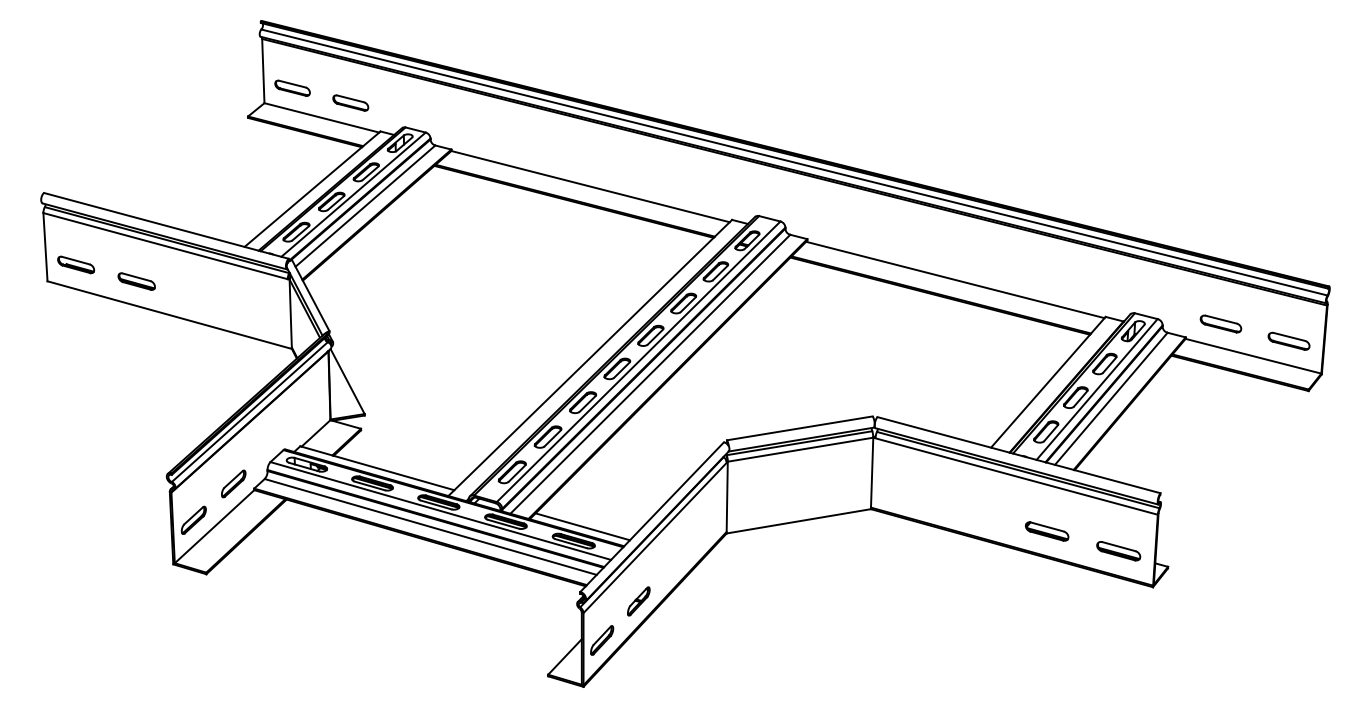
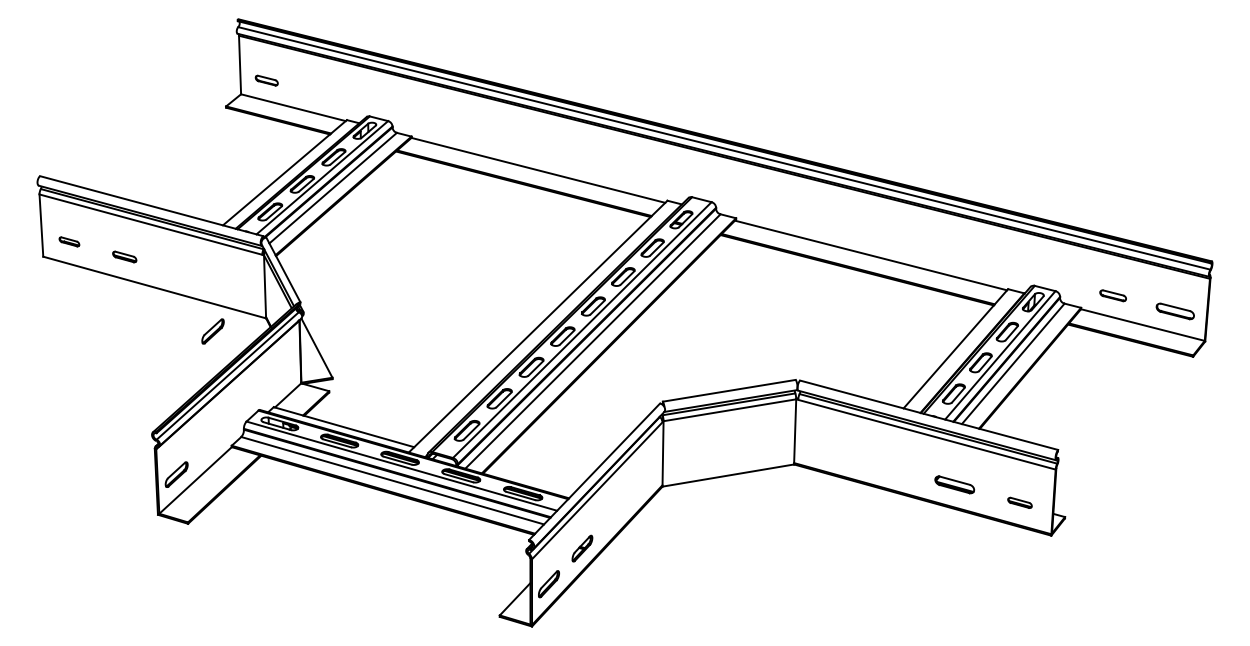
part: (292, 88) -> (266, 80), size x0.7
part: (350, 103) -> (319, 94), removed
part: (76, 264) -> (69, 241), size x0.6
part: (136, 281) -> (124, 256), size x0.7
part: (1220, 323) -> (1112, 295), size x0.7
part: (233, 483) -> (212, 331), moved
line: (582, 526) -> (531, 480), removed
part: (1118, 550) -> (1019, 502), size x0.6

